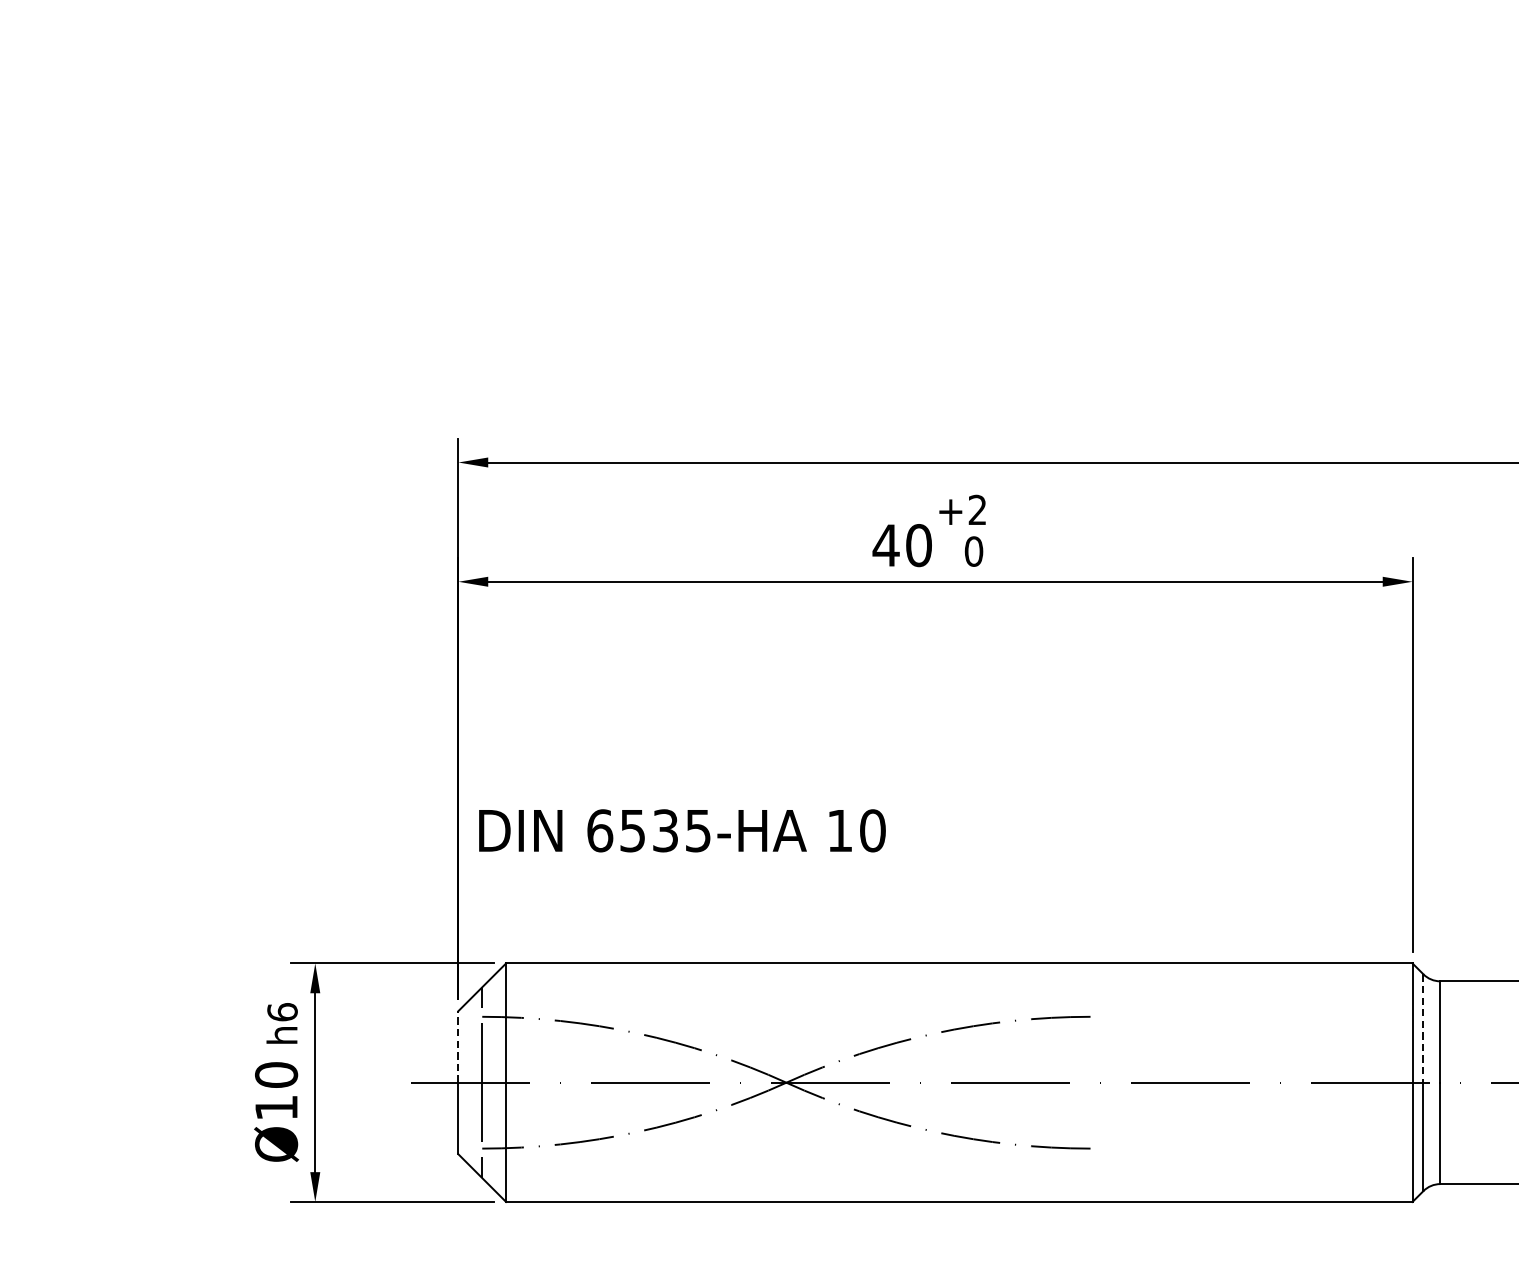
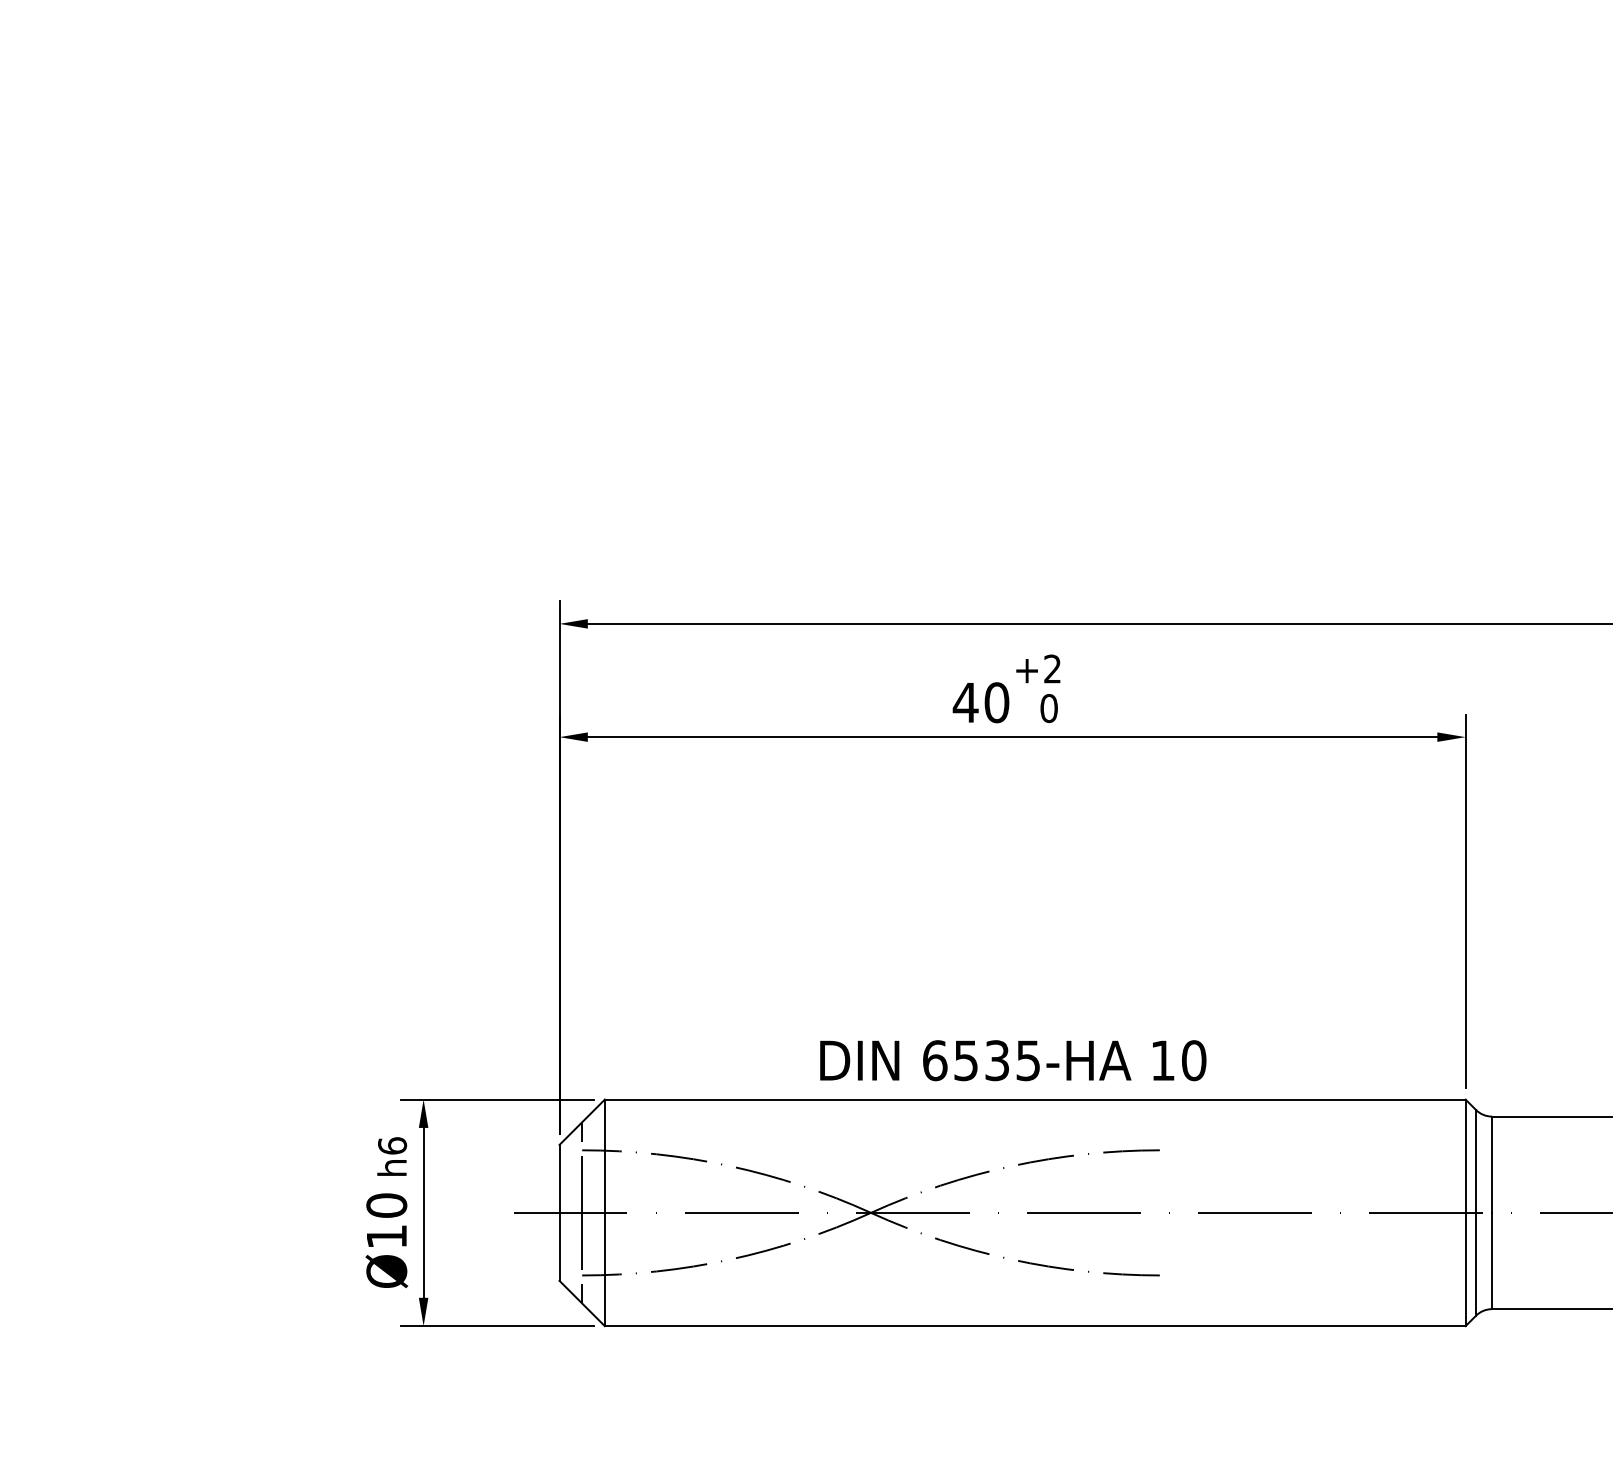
text: (682, 830) -> (1013, 1060), moved
line: (1423, 1028) -> (1476, 1161), dashed -> solid
line: (458, 1046) -> (559, 1178), dashed -> solid

